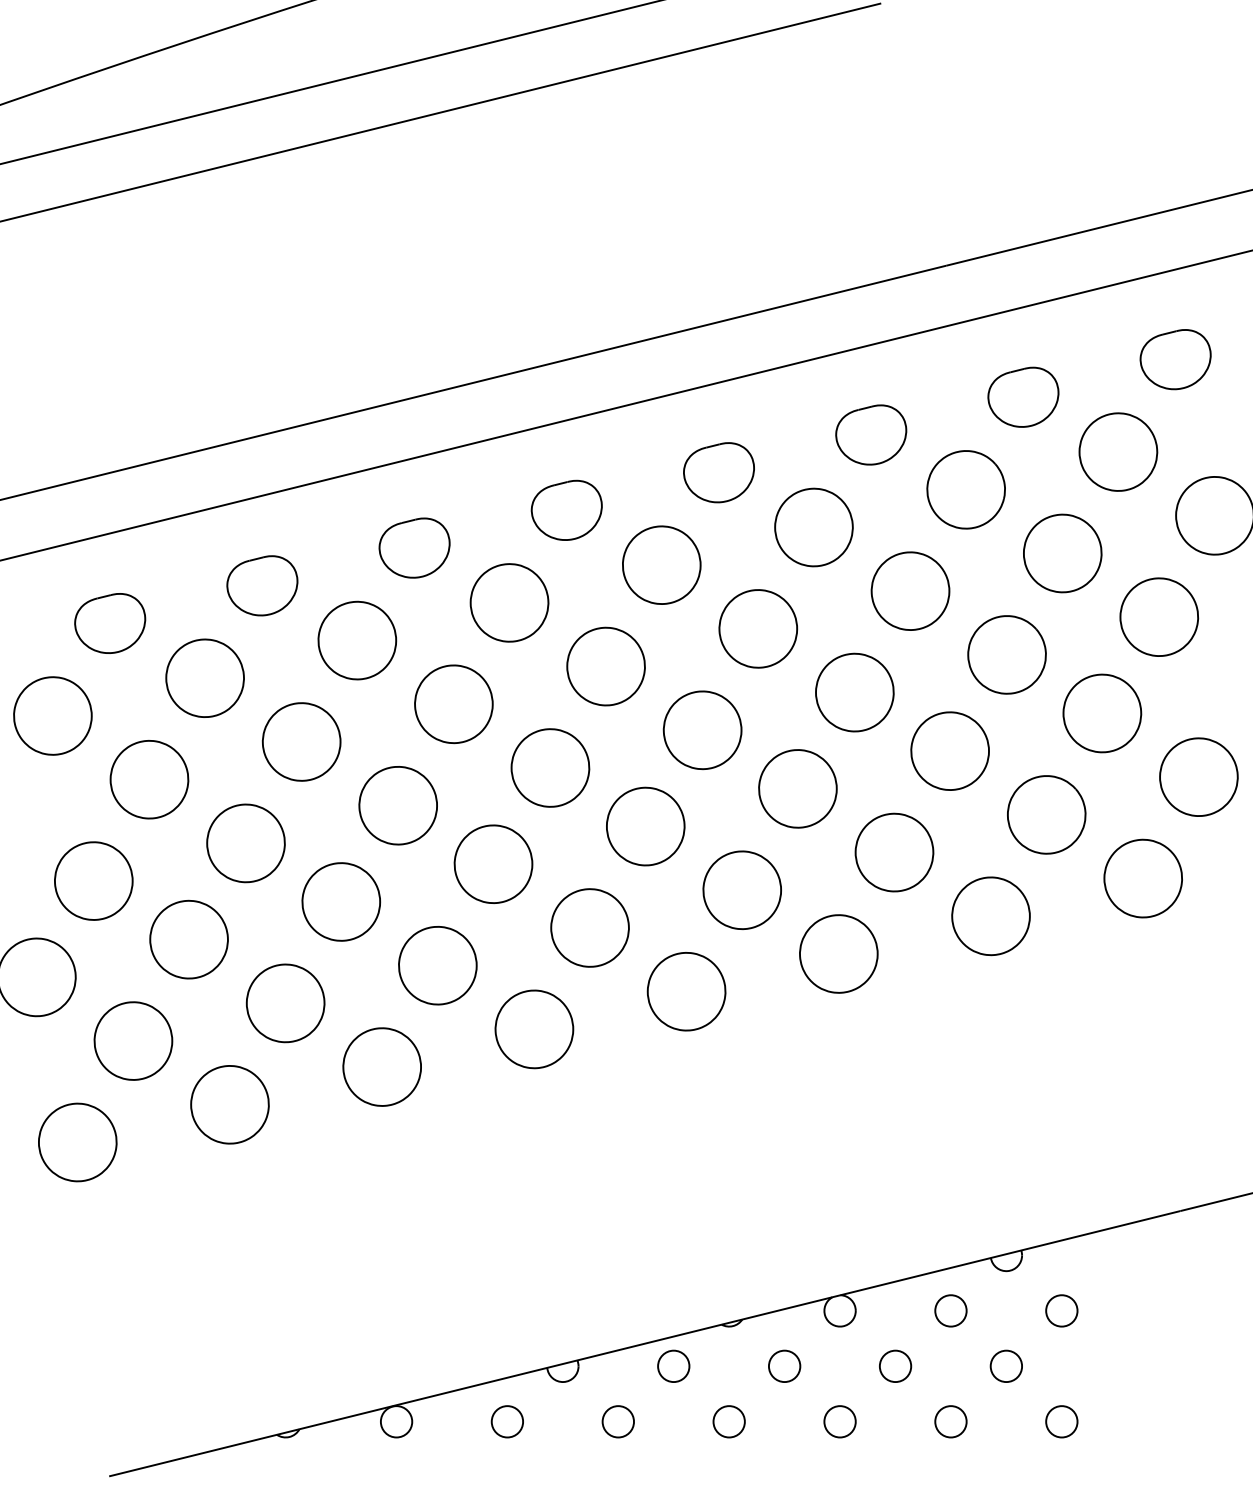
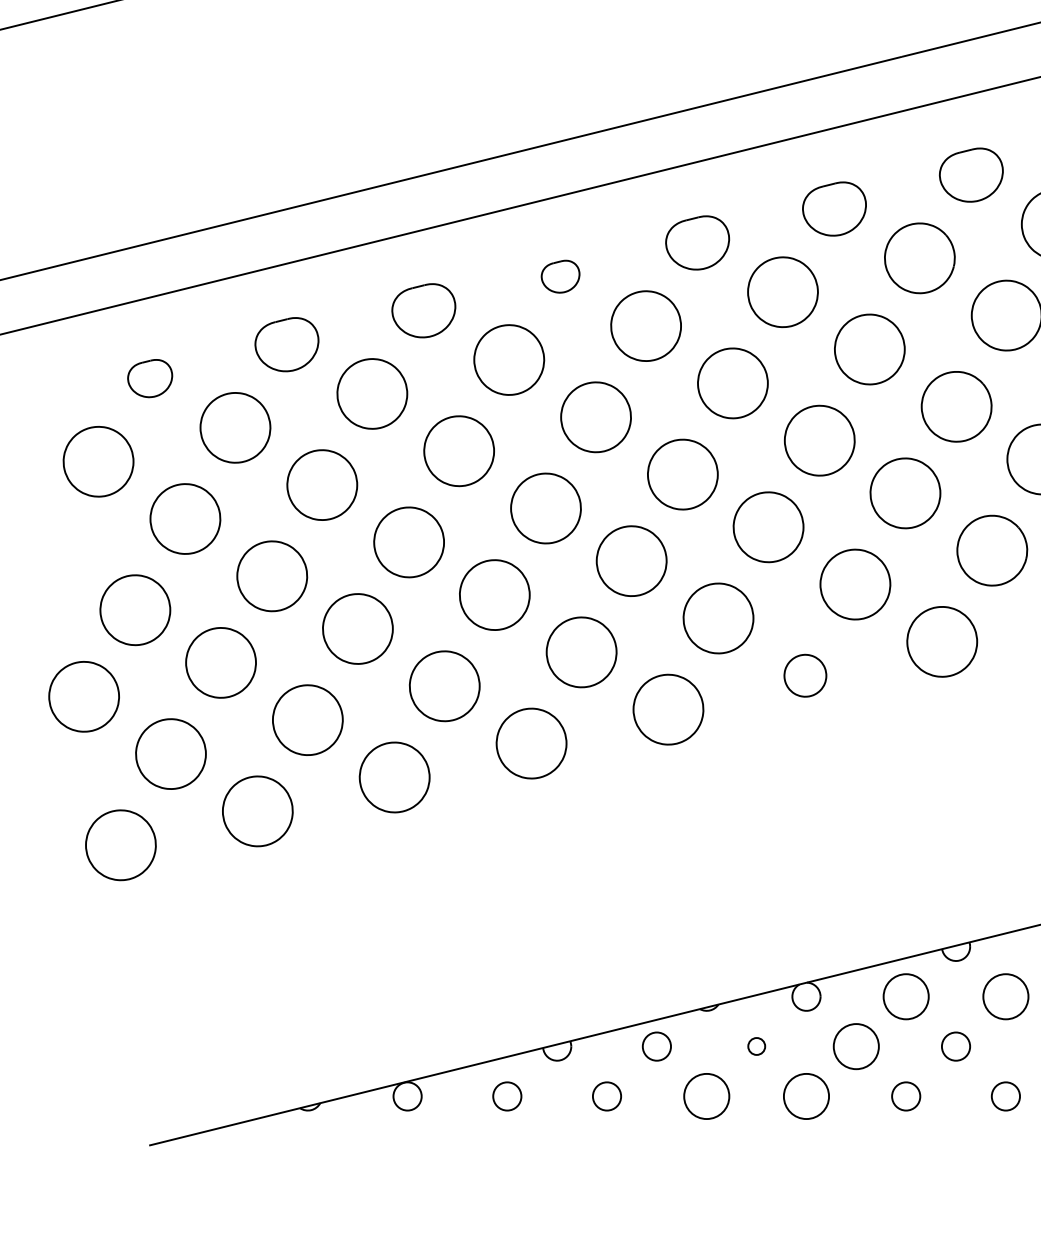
part: (566, 509) -> (560, 276), size x0.6
part: (110, 623) -> (150, 378), size x0.7
part: (838, 953) -> (805, 675), size x0.6
circle: (950, 1310) -> (905, 996), size x1.6
circle: (1061, 1310) -> (1005, 996), size x1.6
circle: (784, 1365) -> (756, 1045), size x0.6
circle: (895, 1366) -> (856, 1046), size x1.6
circle: (728, 1421) -> (706, 1096), size x1.6
circle: (839, 1421) -> (805, 1096), size x1.6

